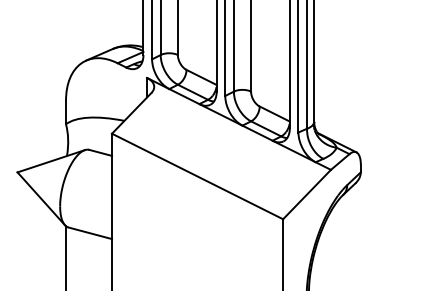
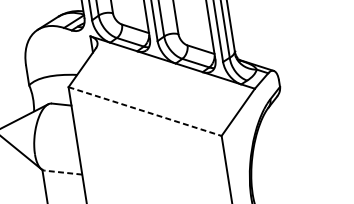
line: (197, 176) -> (145, 111), solid -> dashed
line: (89, 233) -> (62, 172), solid -> dashed

